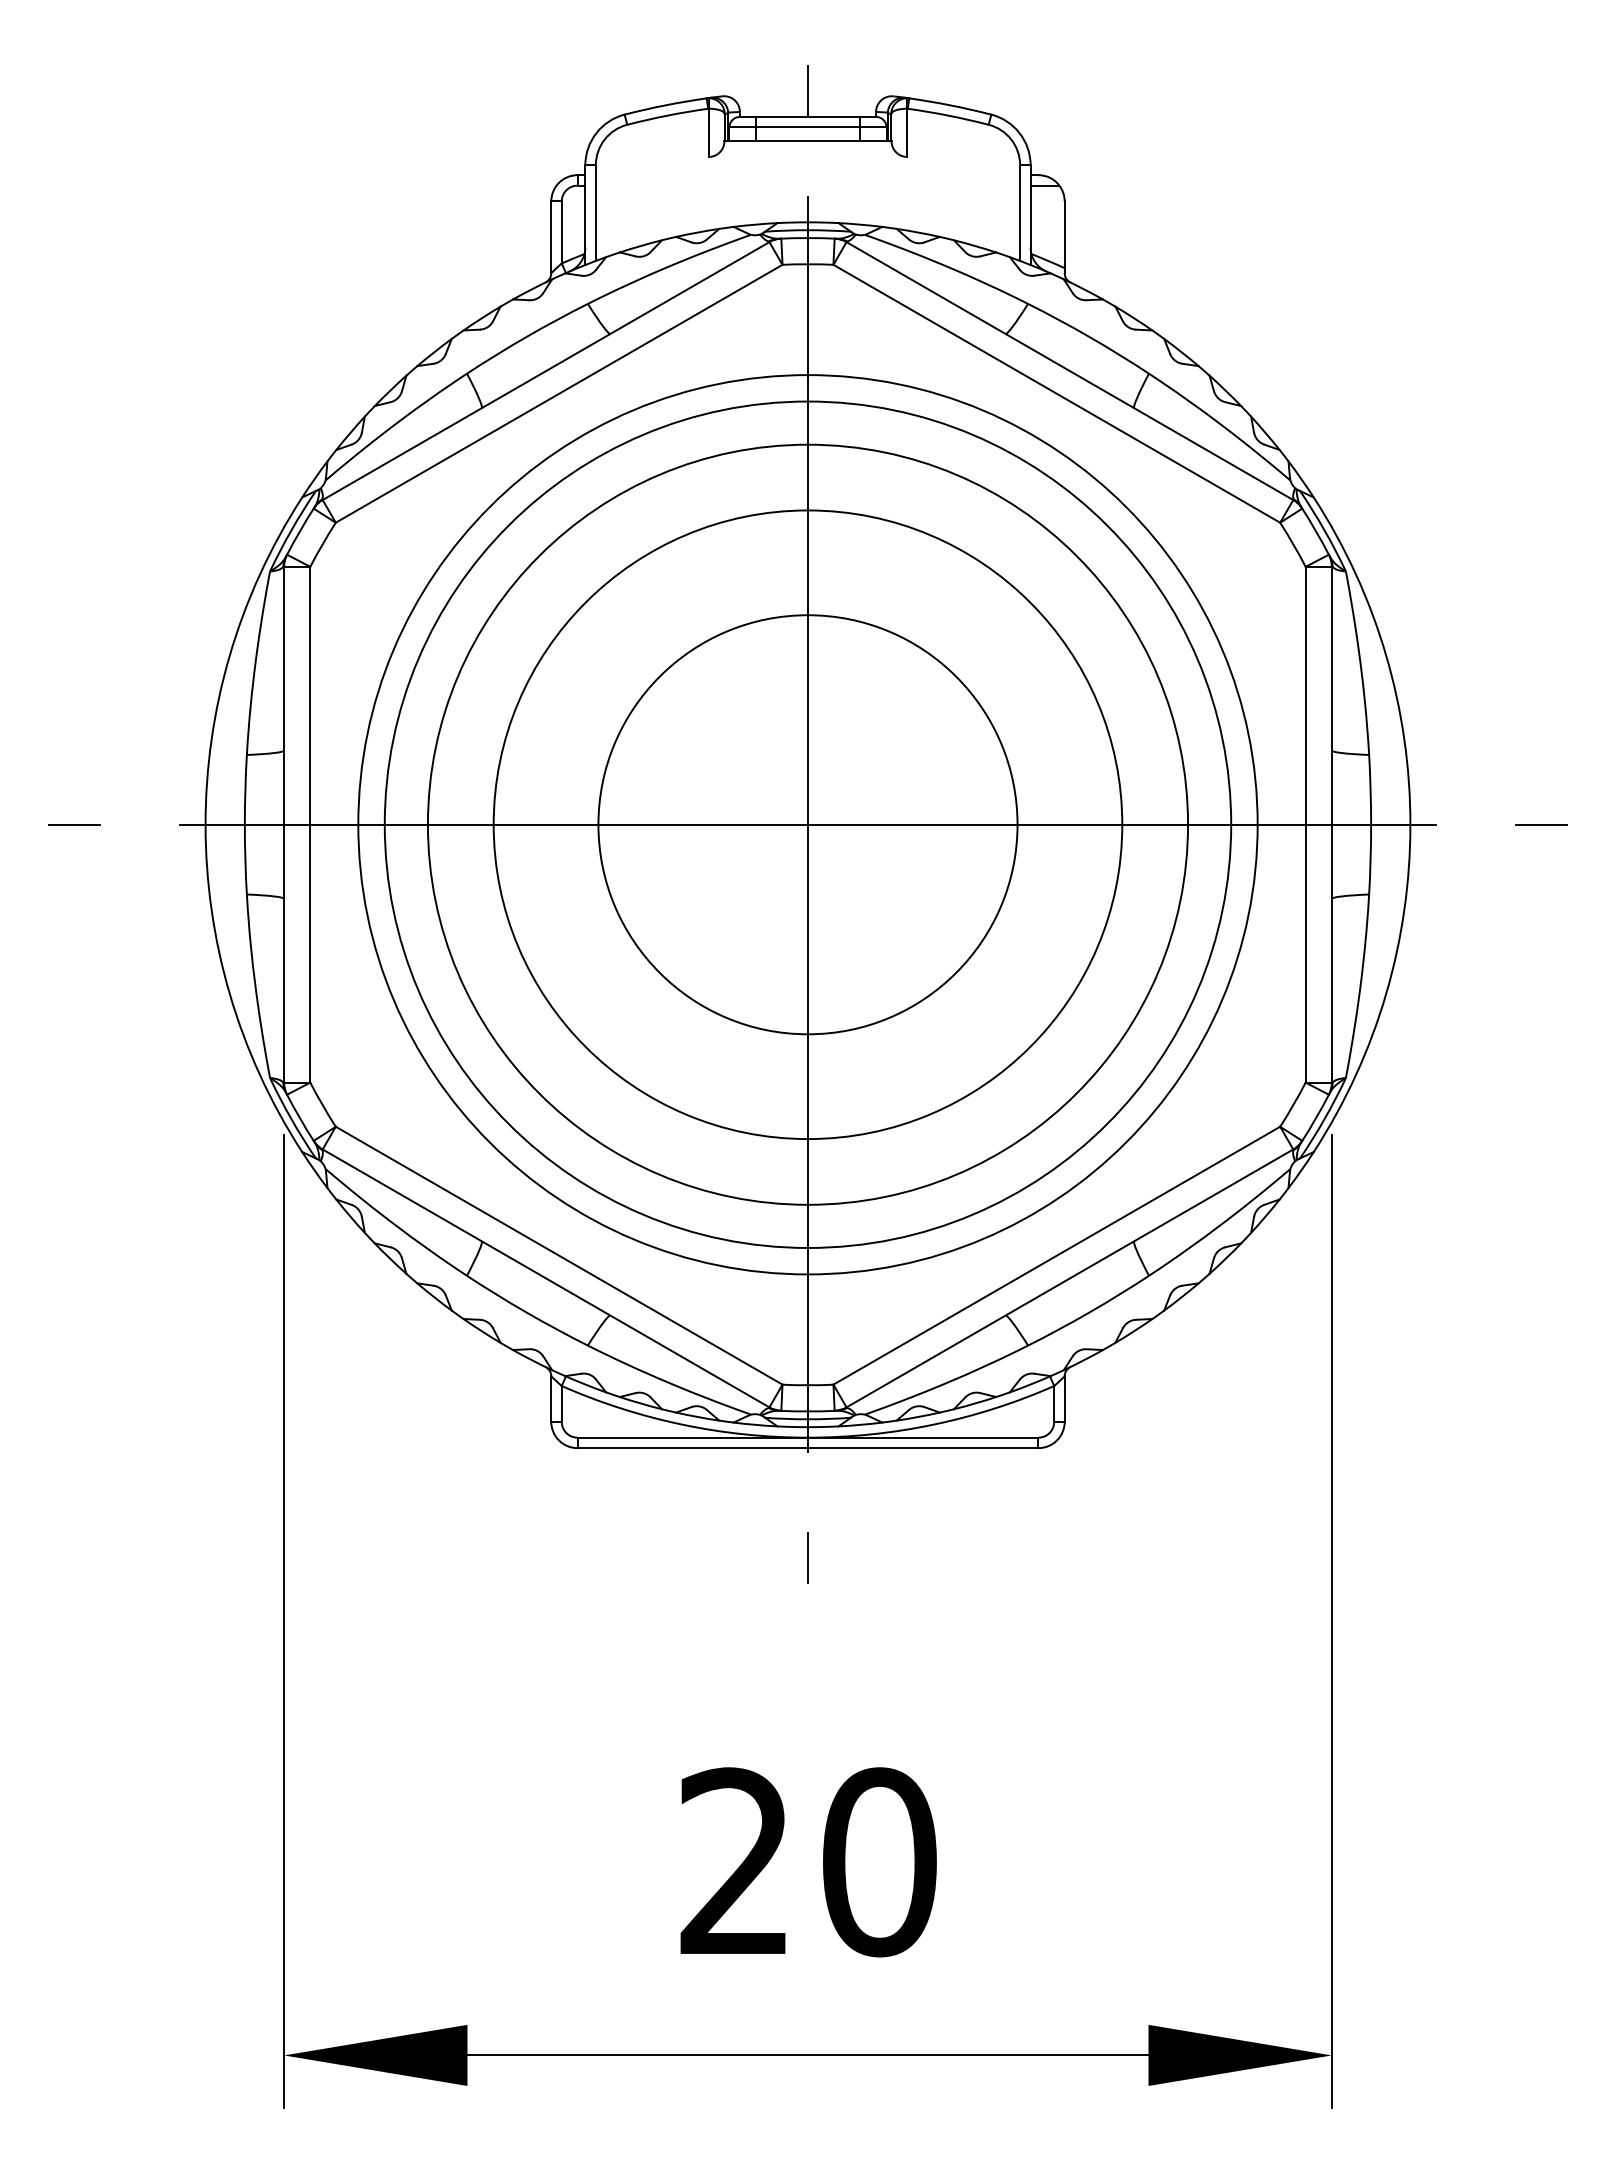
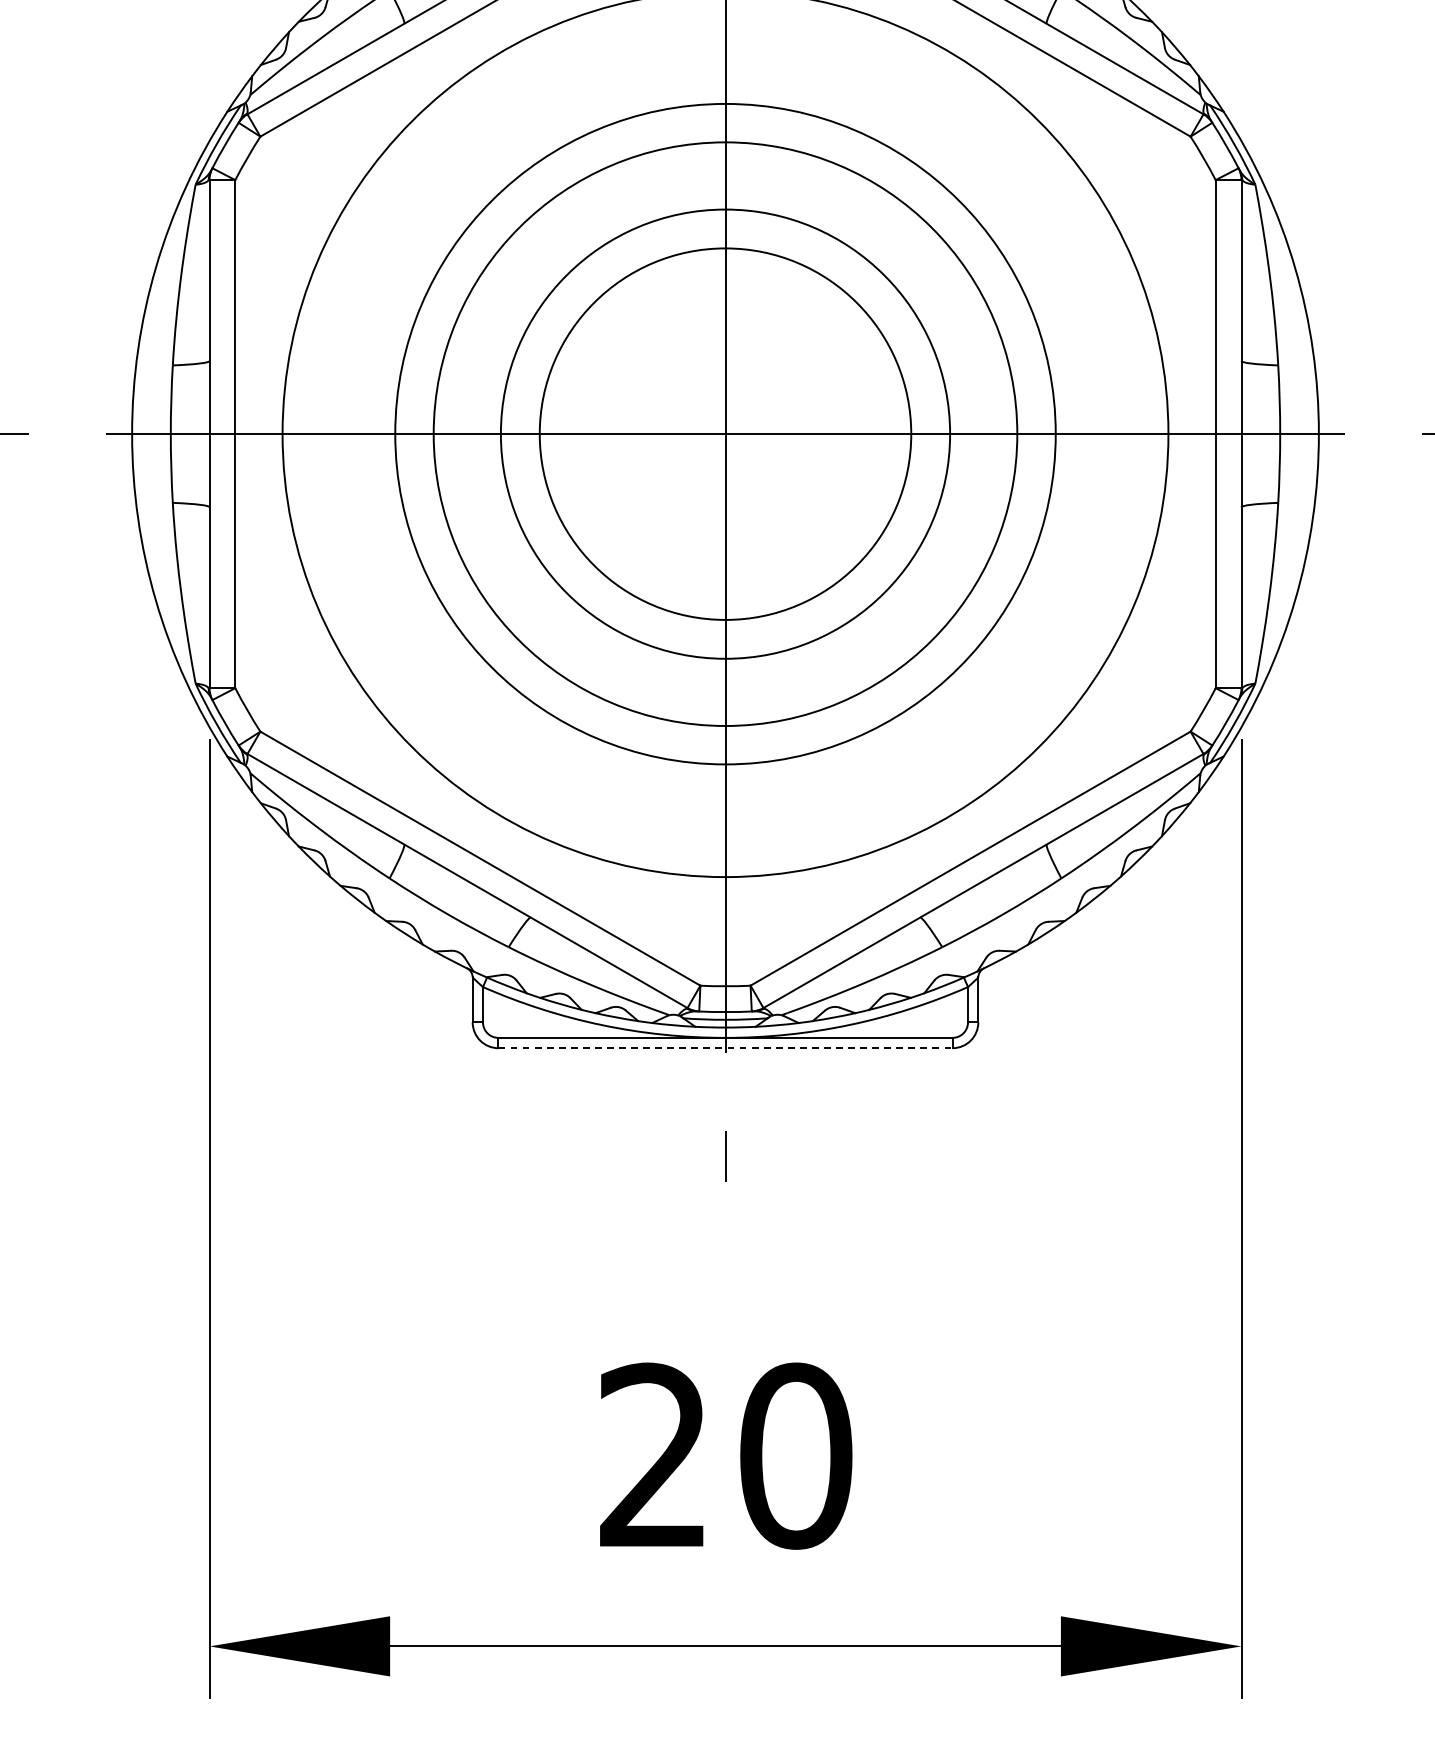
circle: (807, 824) -> (725, 433), size x0.6
circle: (807, 824) -> (725, 433), size x0.6
circle: (807, 824) -> (725, 433), size x0.7
circle: (807, 824) -> (725, 433), size x1.6
line: (808, 1448) -> (726, 1048), solid -> dashed

